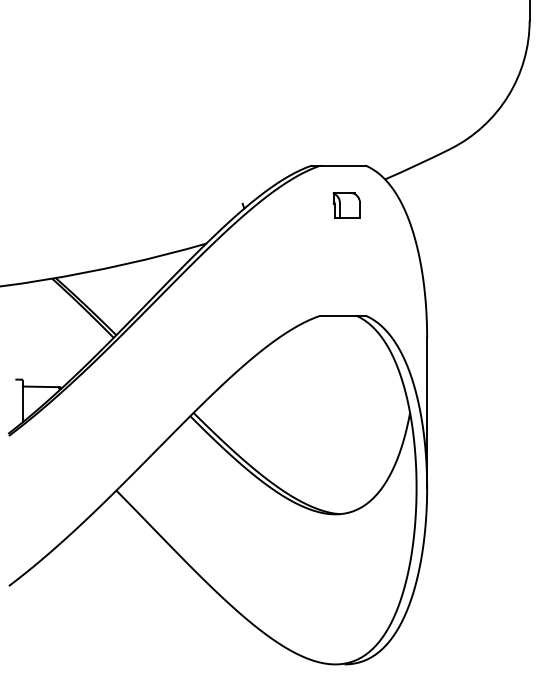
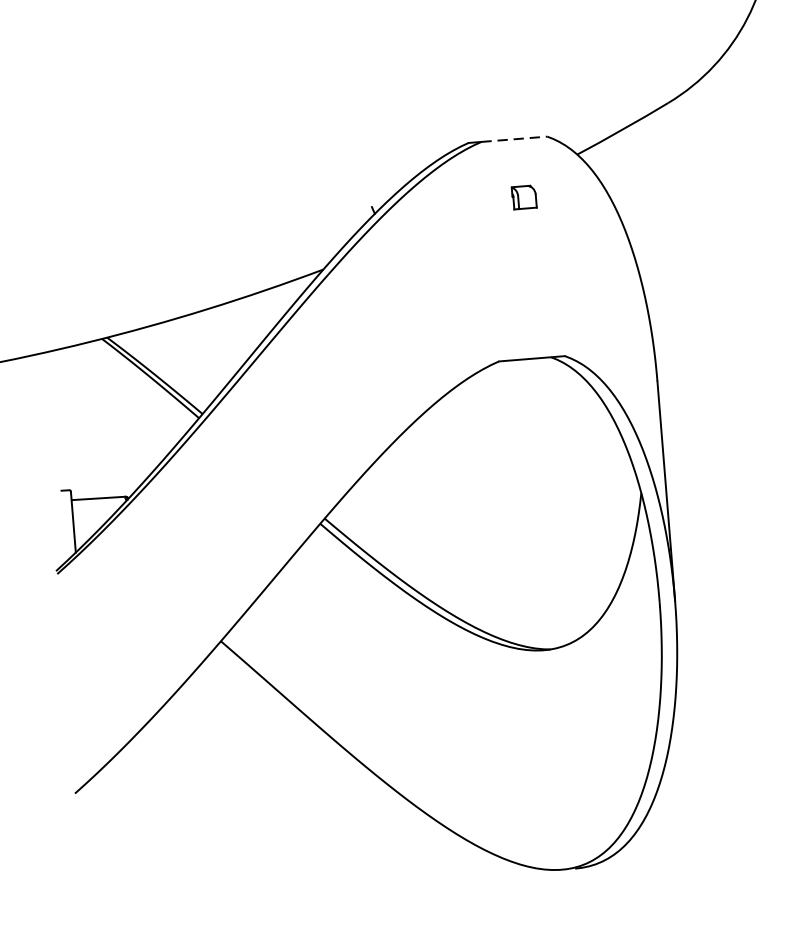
line: (343, 165) -> (514, 139), solid -> dashed
part: (346, 205) -> (523, 197), size x0.6

